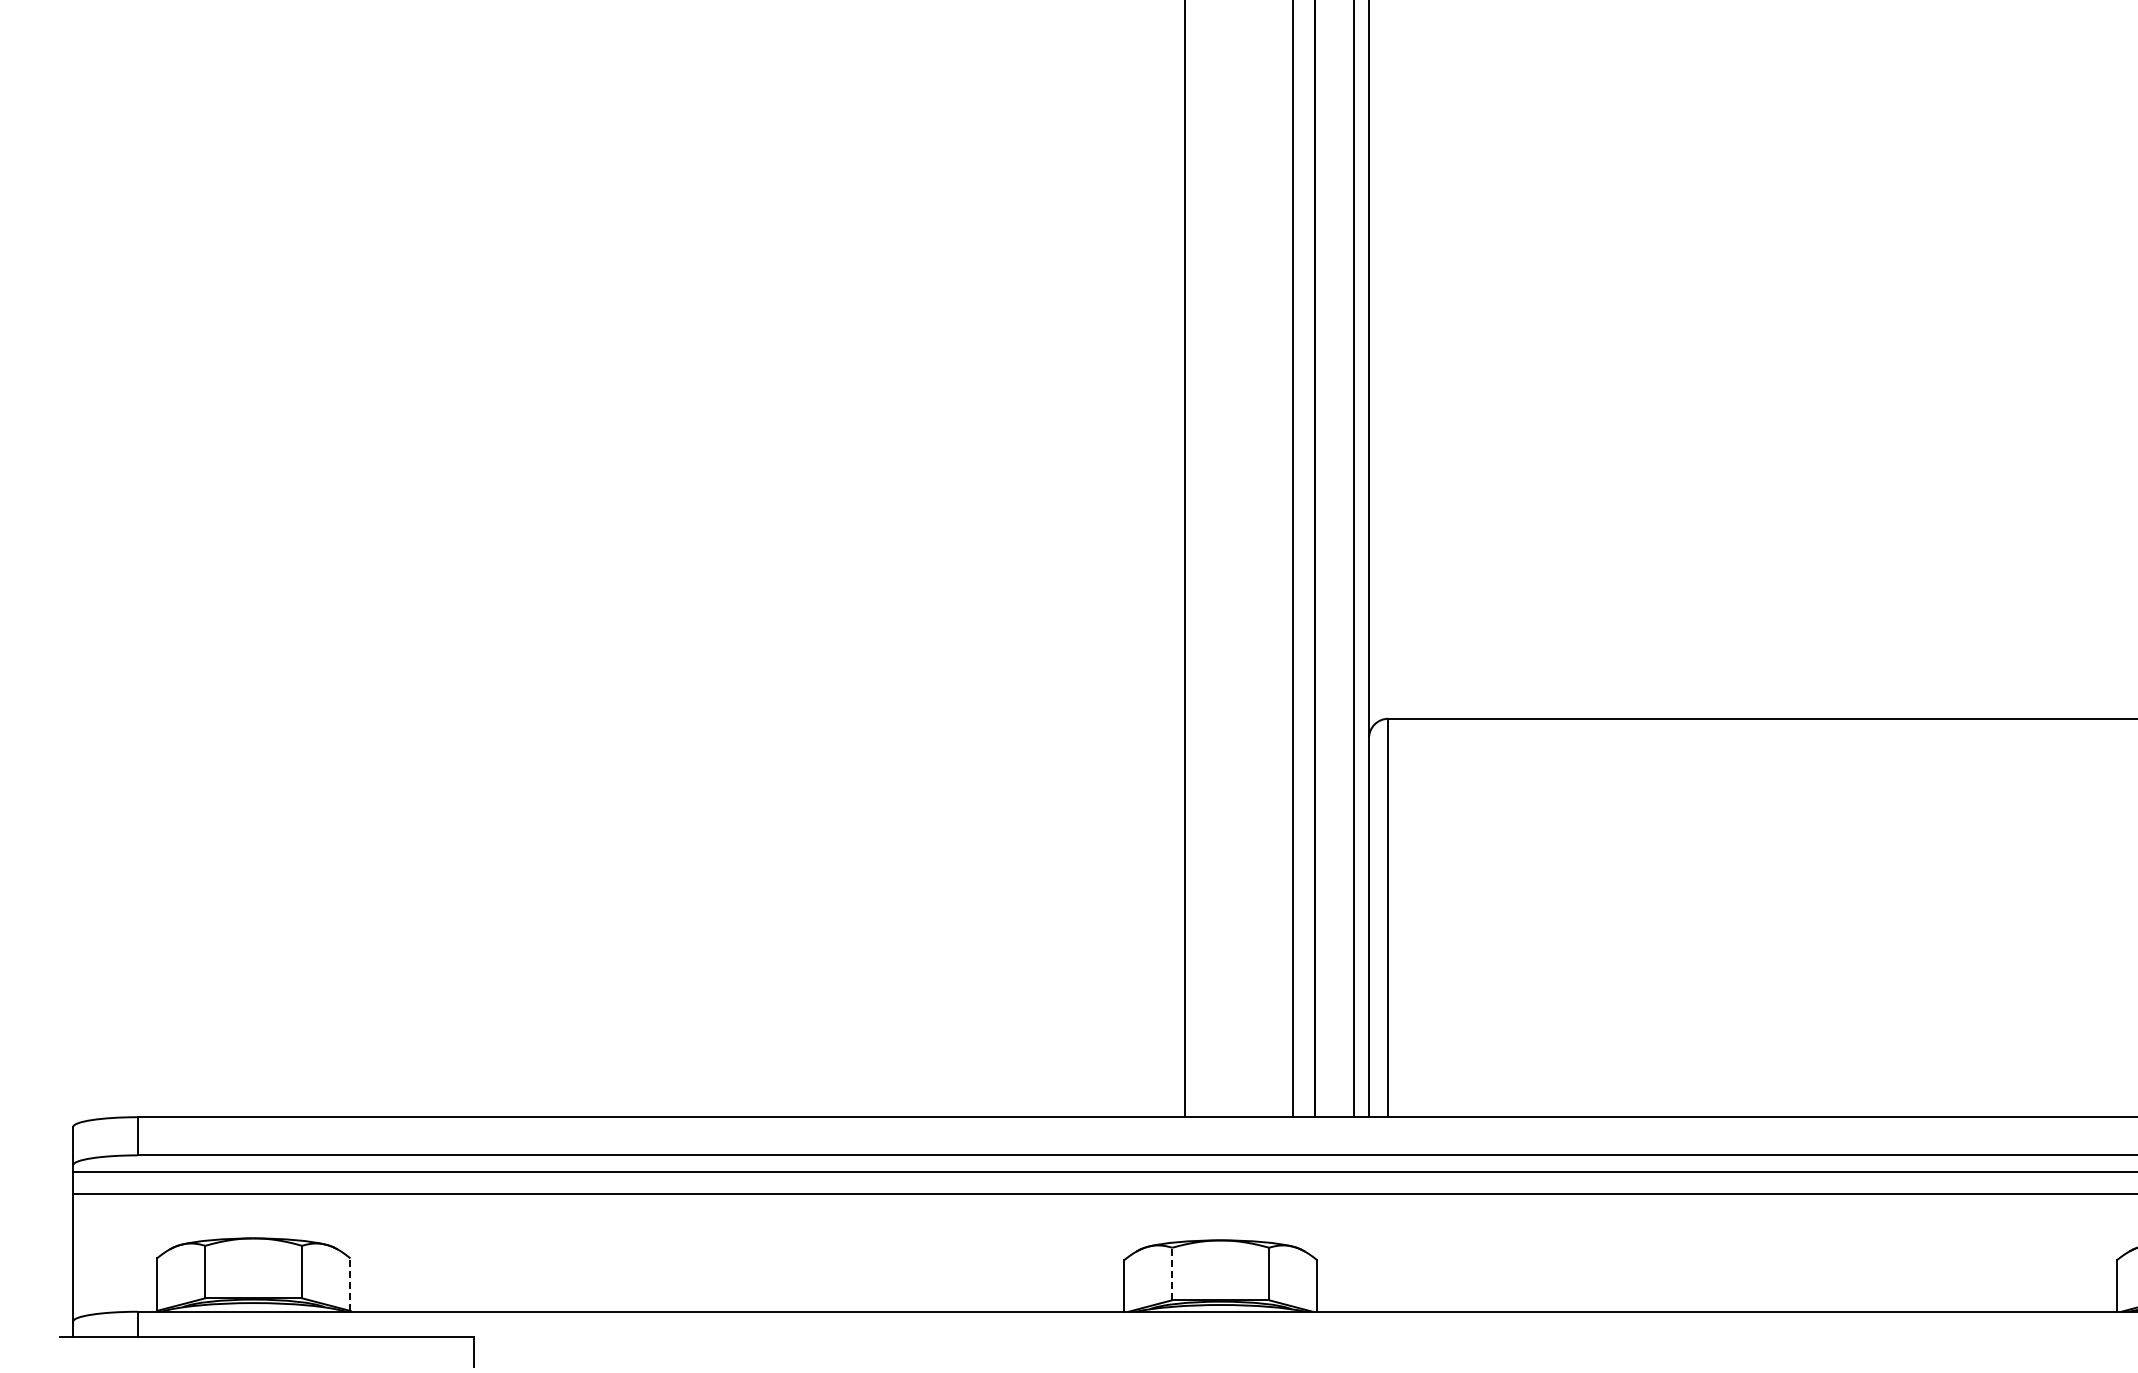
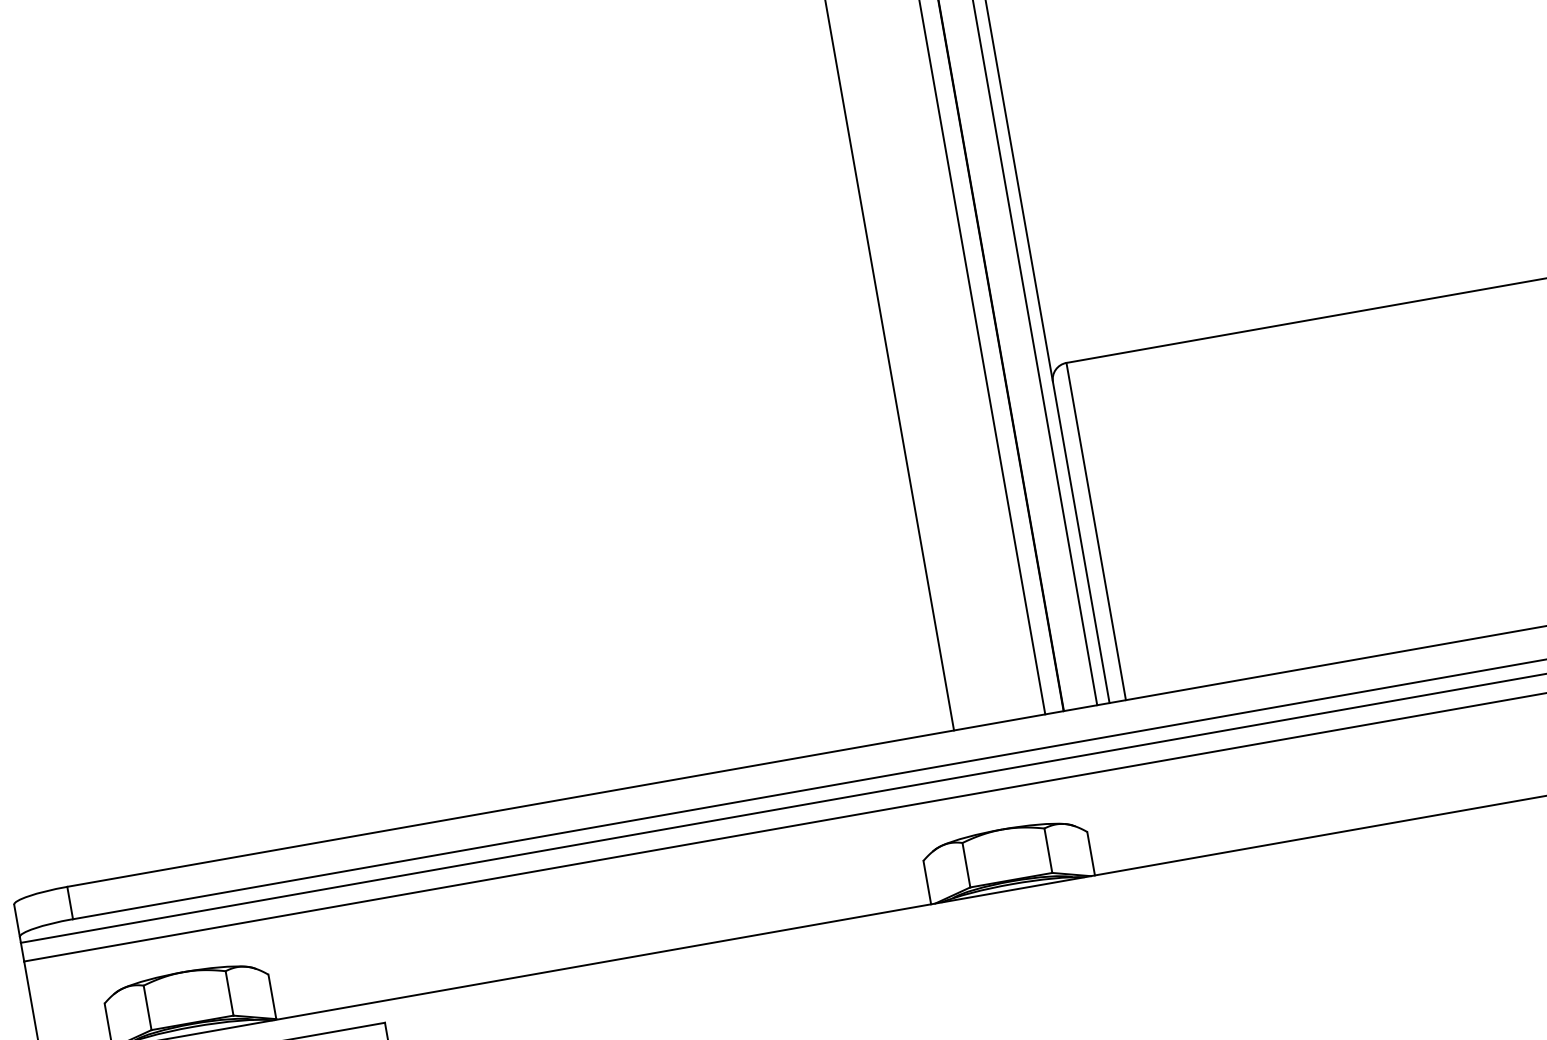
line: (1172, 1273) -> (966, 864), dashed -> solid
line: (350, 1284) -> (272, 996), dashed -> solid

